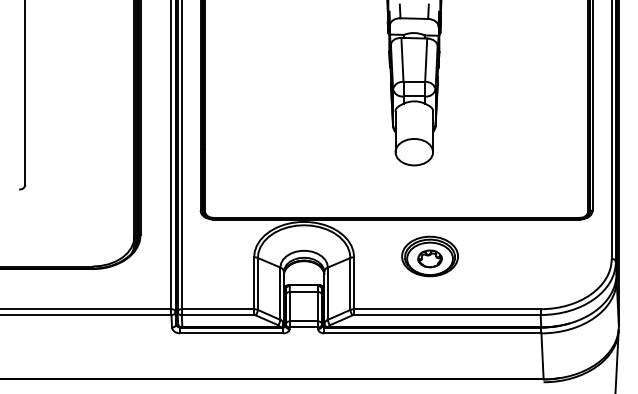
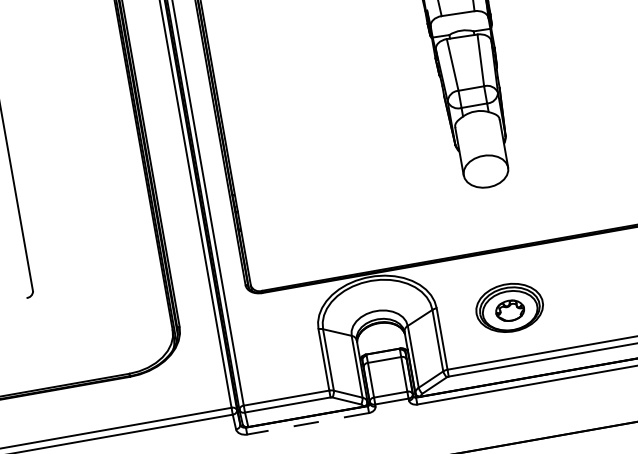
part: (429, 256) -> (509, 308), moved
line: (231, 333) -> (307, 423), solid -> dashed

